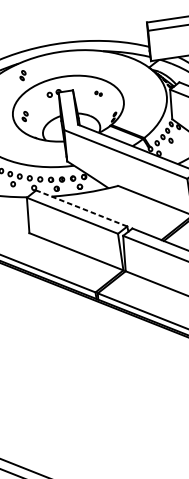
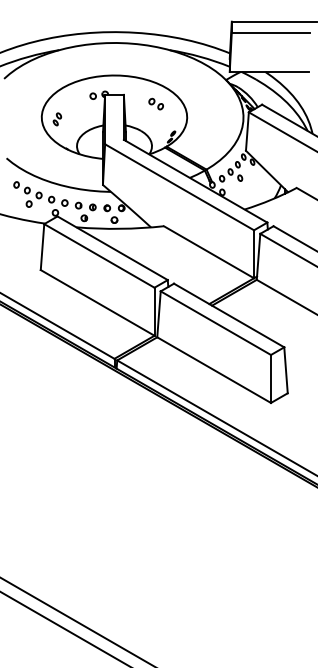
part: (23, 75) -> (62, 66), removed
part: (98, 93) -> (155, 103), size x1.67
line: (81, 208) -> (112, 248), dashed -> solid

